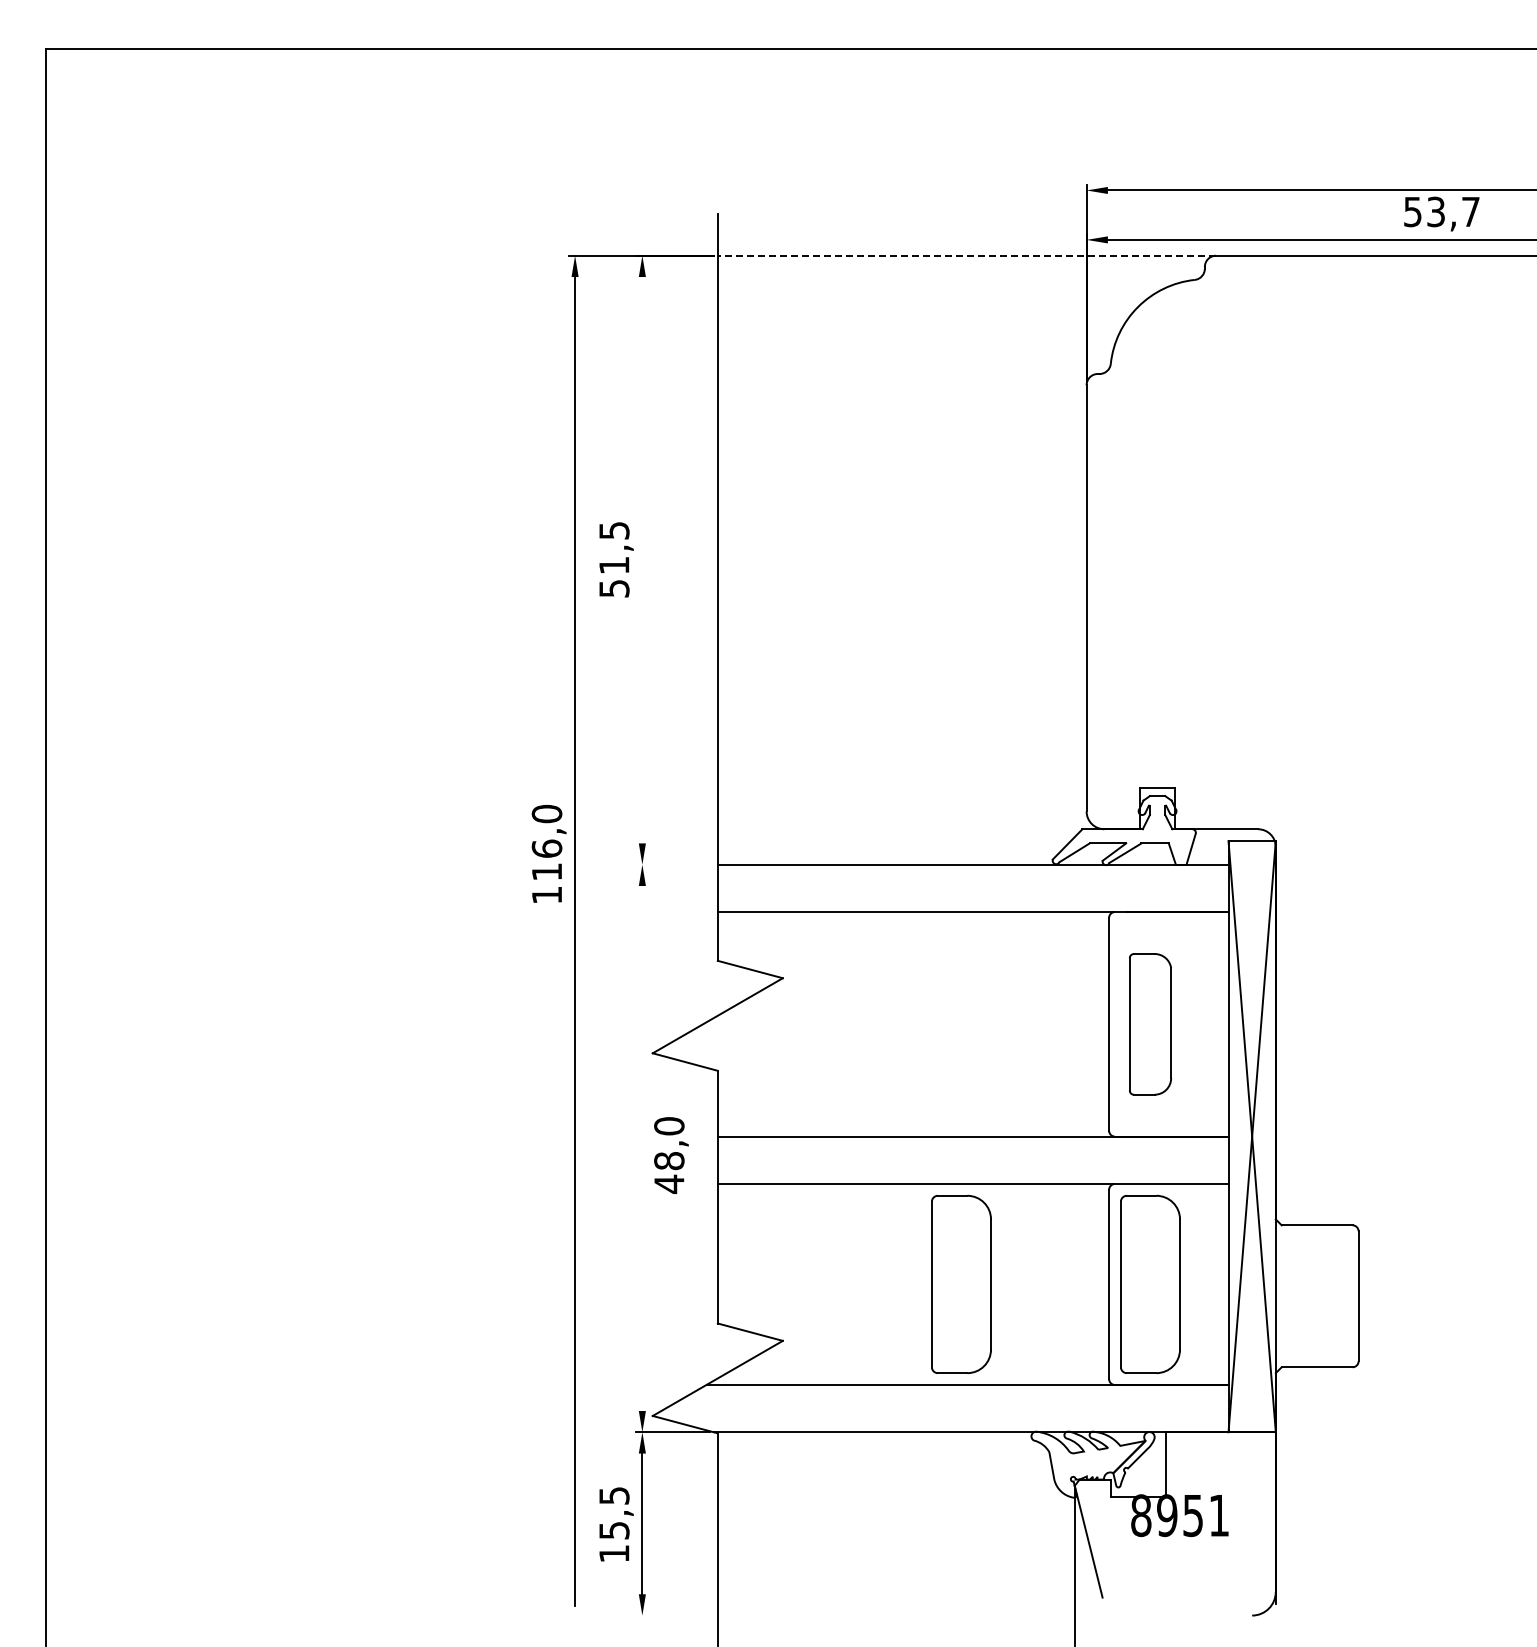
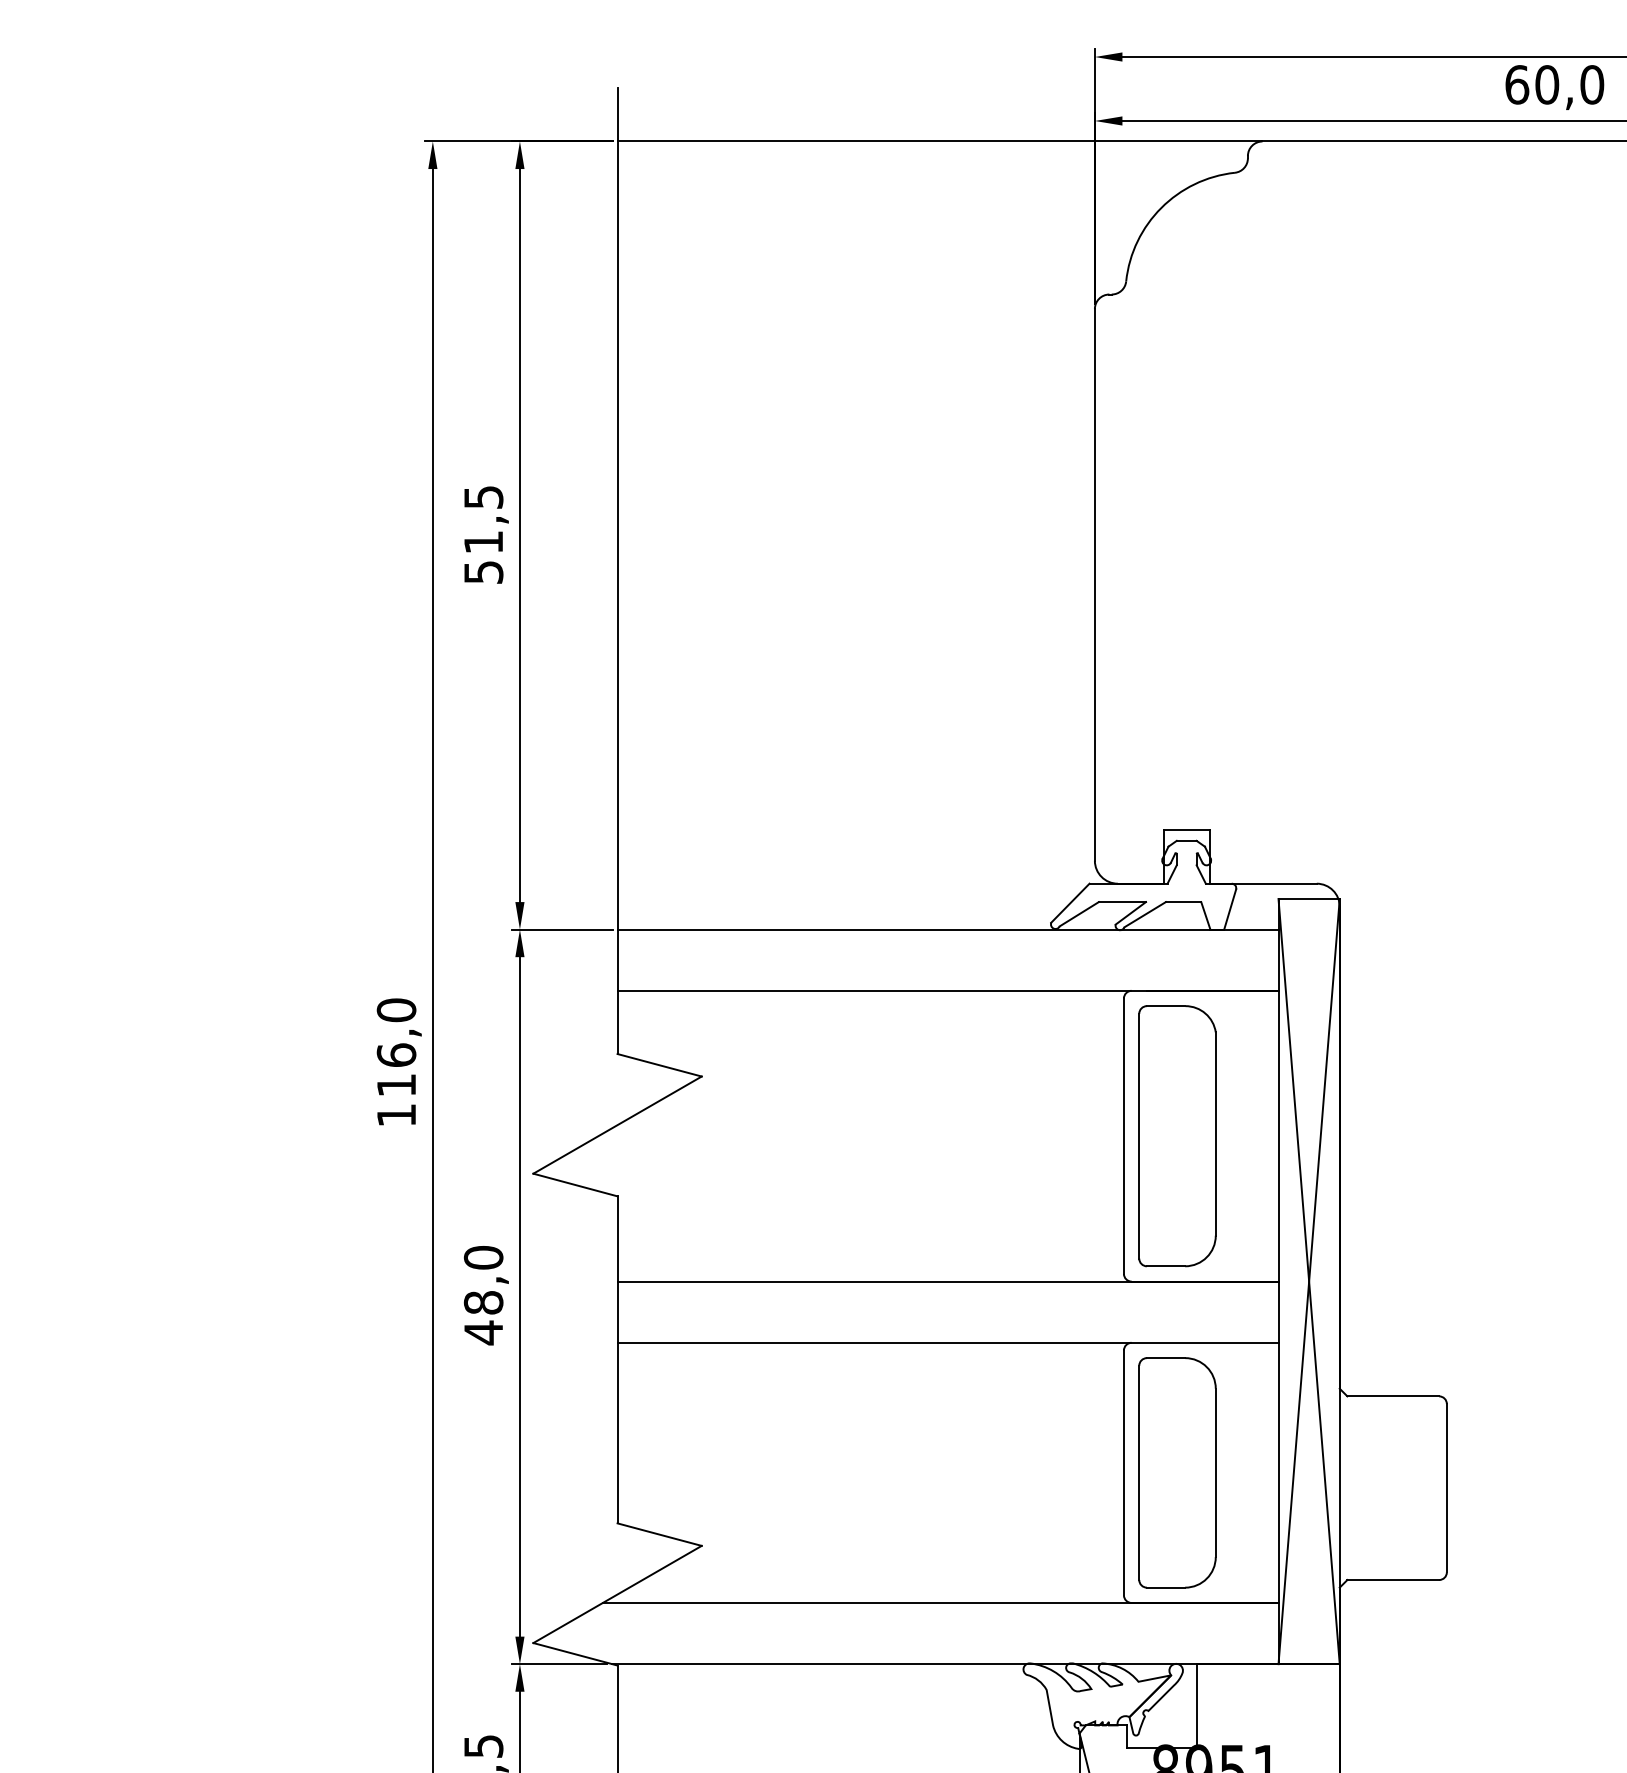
text: (1442, 211) -> (1555, 84), 53,7 -> 60,0
line: (966, 255) -> (939, 141), dashed -> solid
line: (642, 560) -> (520, 535), added
text: (548, 853) -> (398, 1061), moved
line: (675, 864) -> (562, 929), added
part: (1150, 1024) -> (1177, 1136), size x1.43
line: (642, 1148) -> (520, 1296), added
text: (671, 1155) -> (486, 1295), moved
part: (961, 1283) -> (932, 1471), removed

